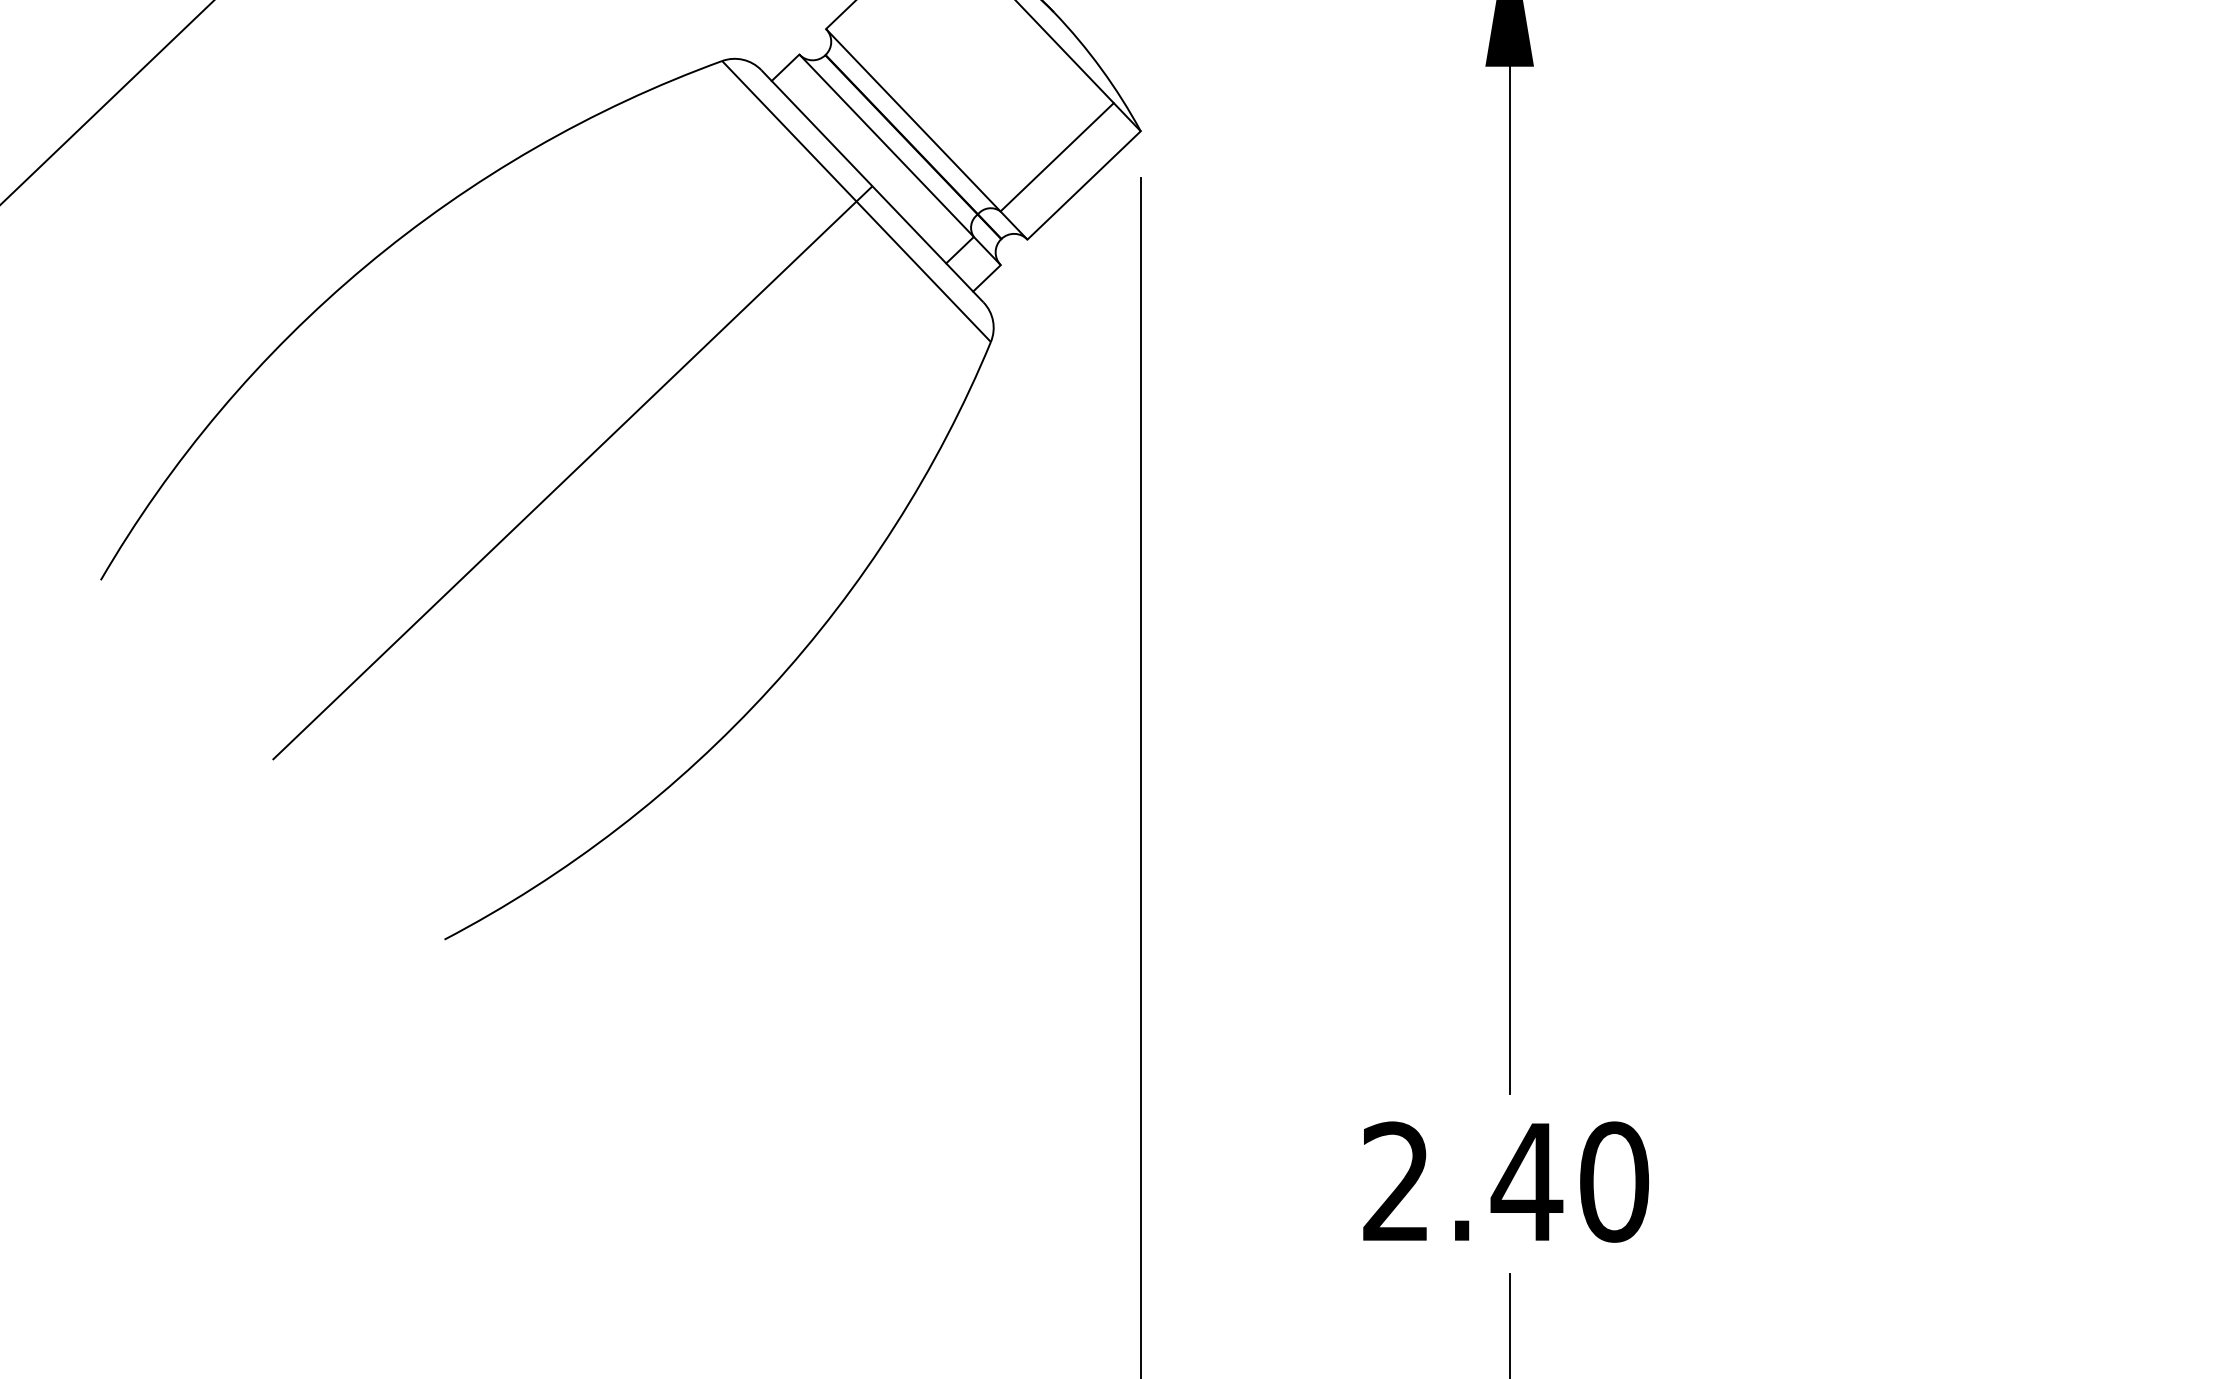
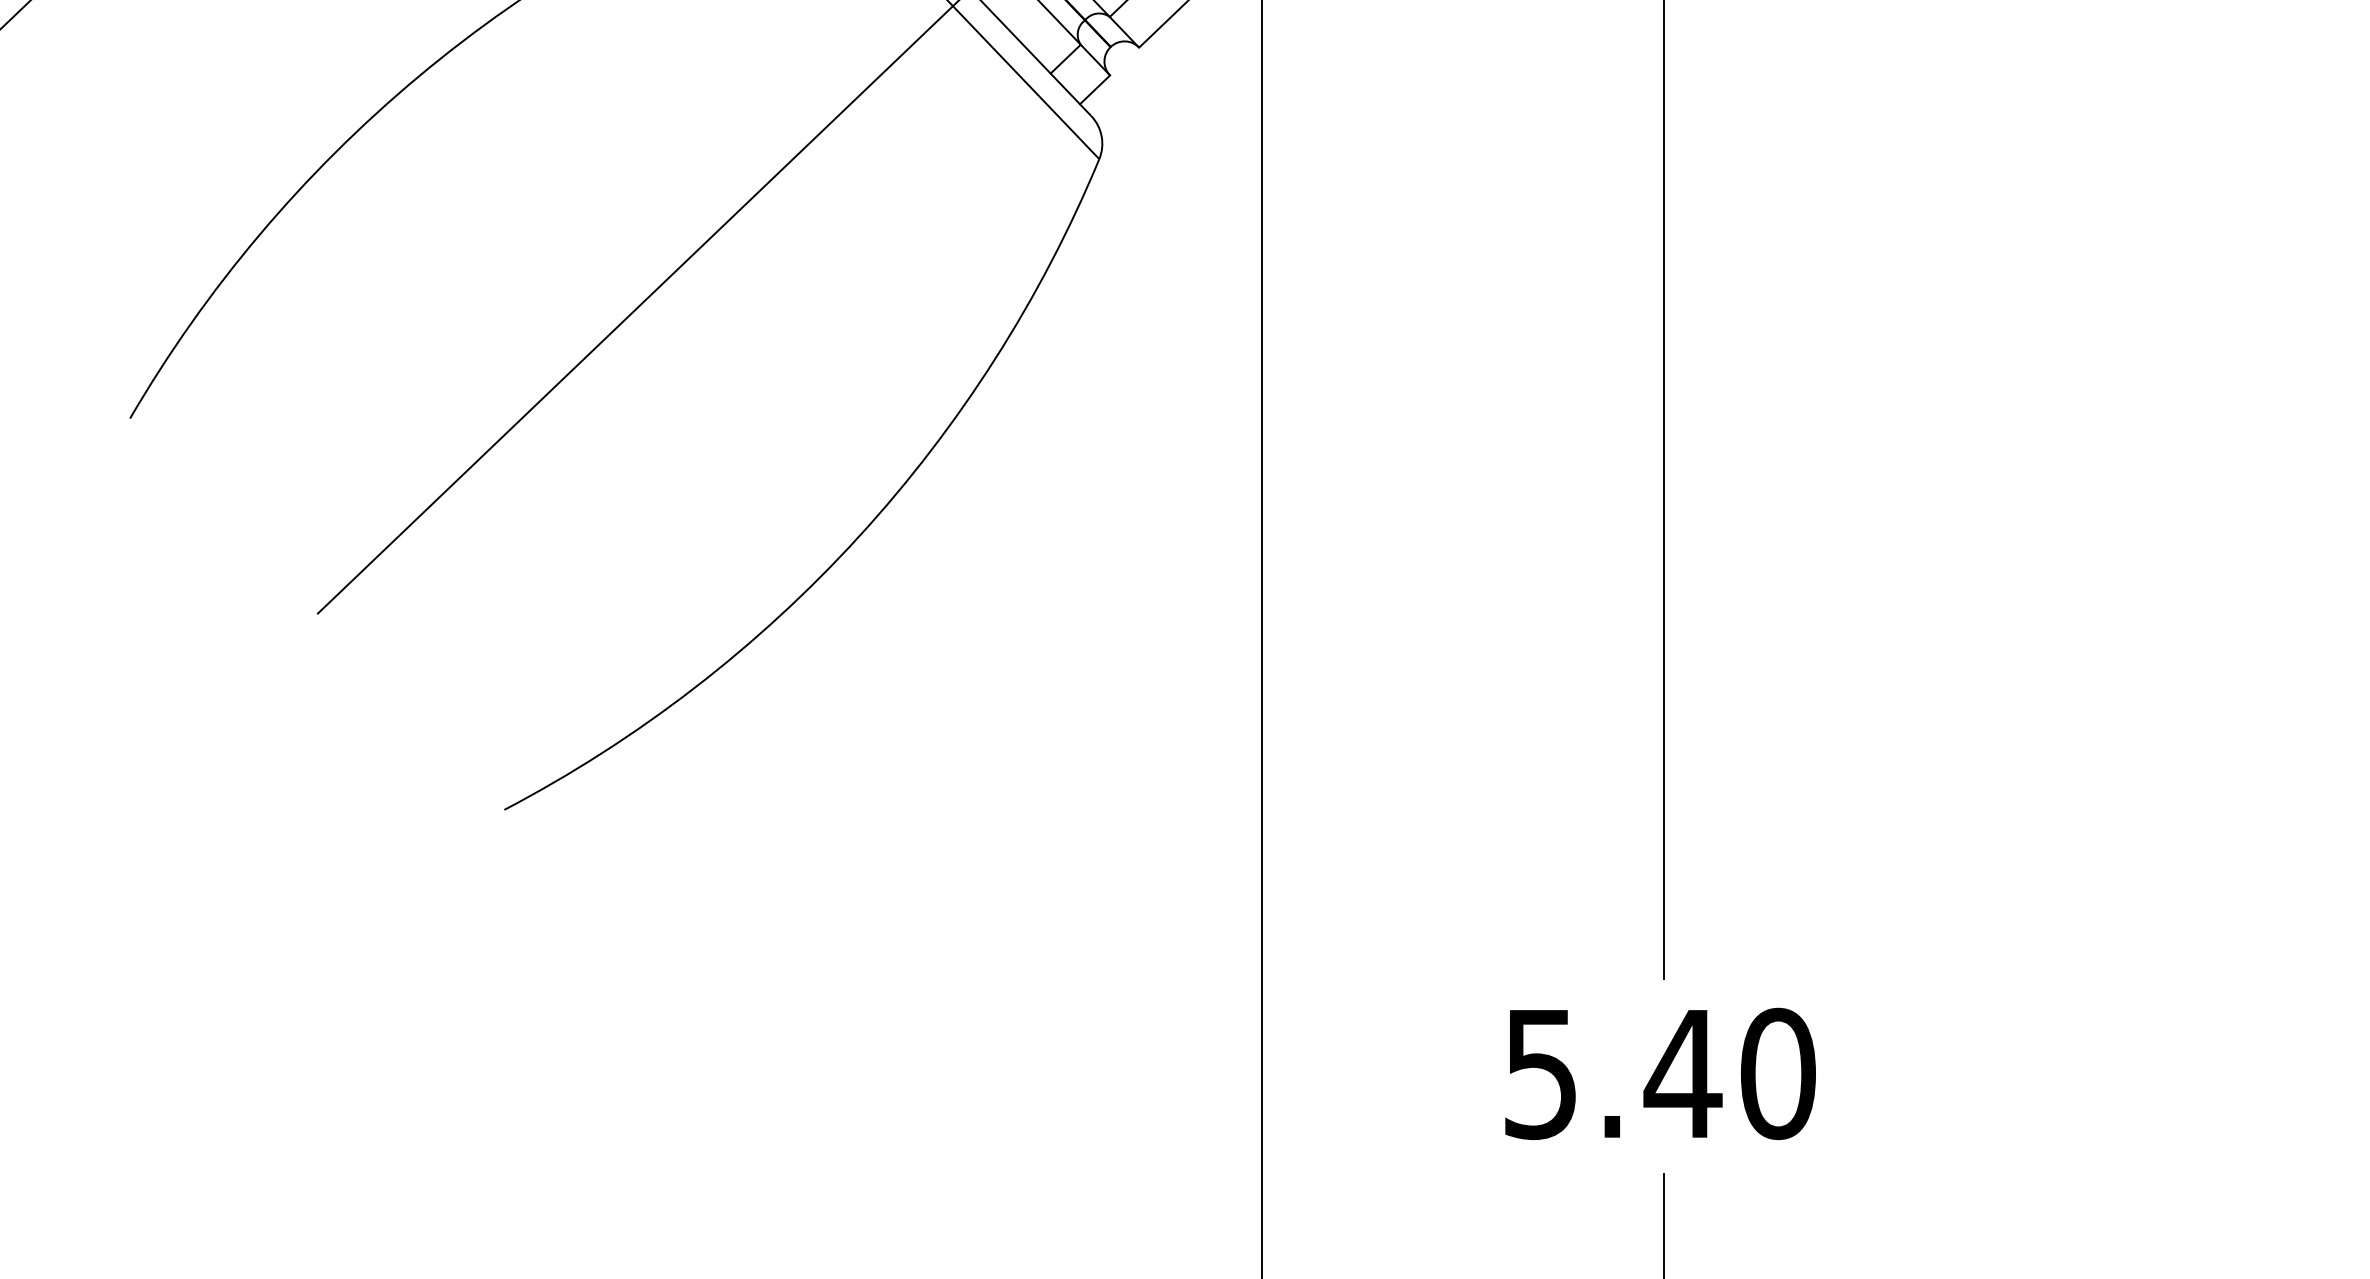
text: (1395, 1181) -> (1539, 1073), 2.40 -> 5.40

